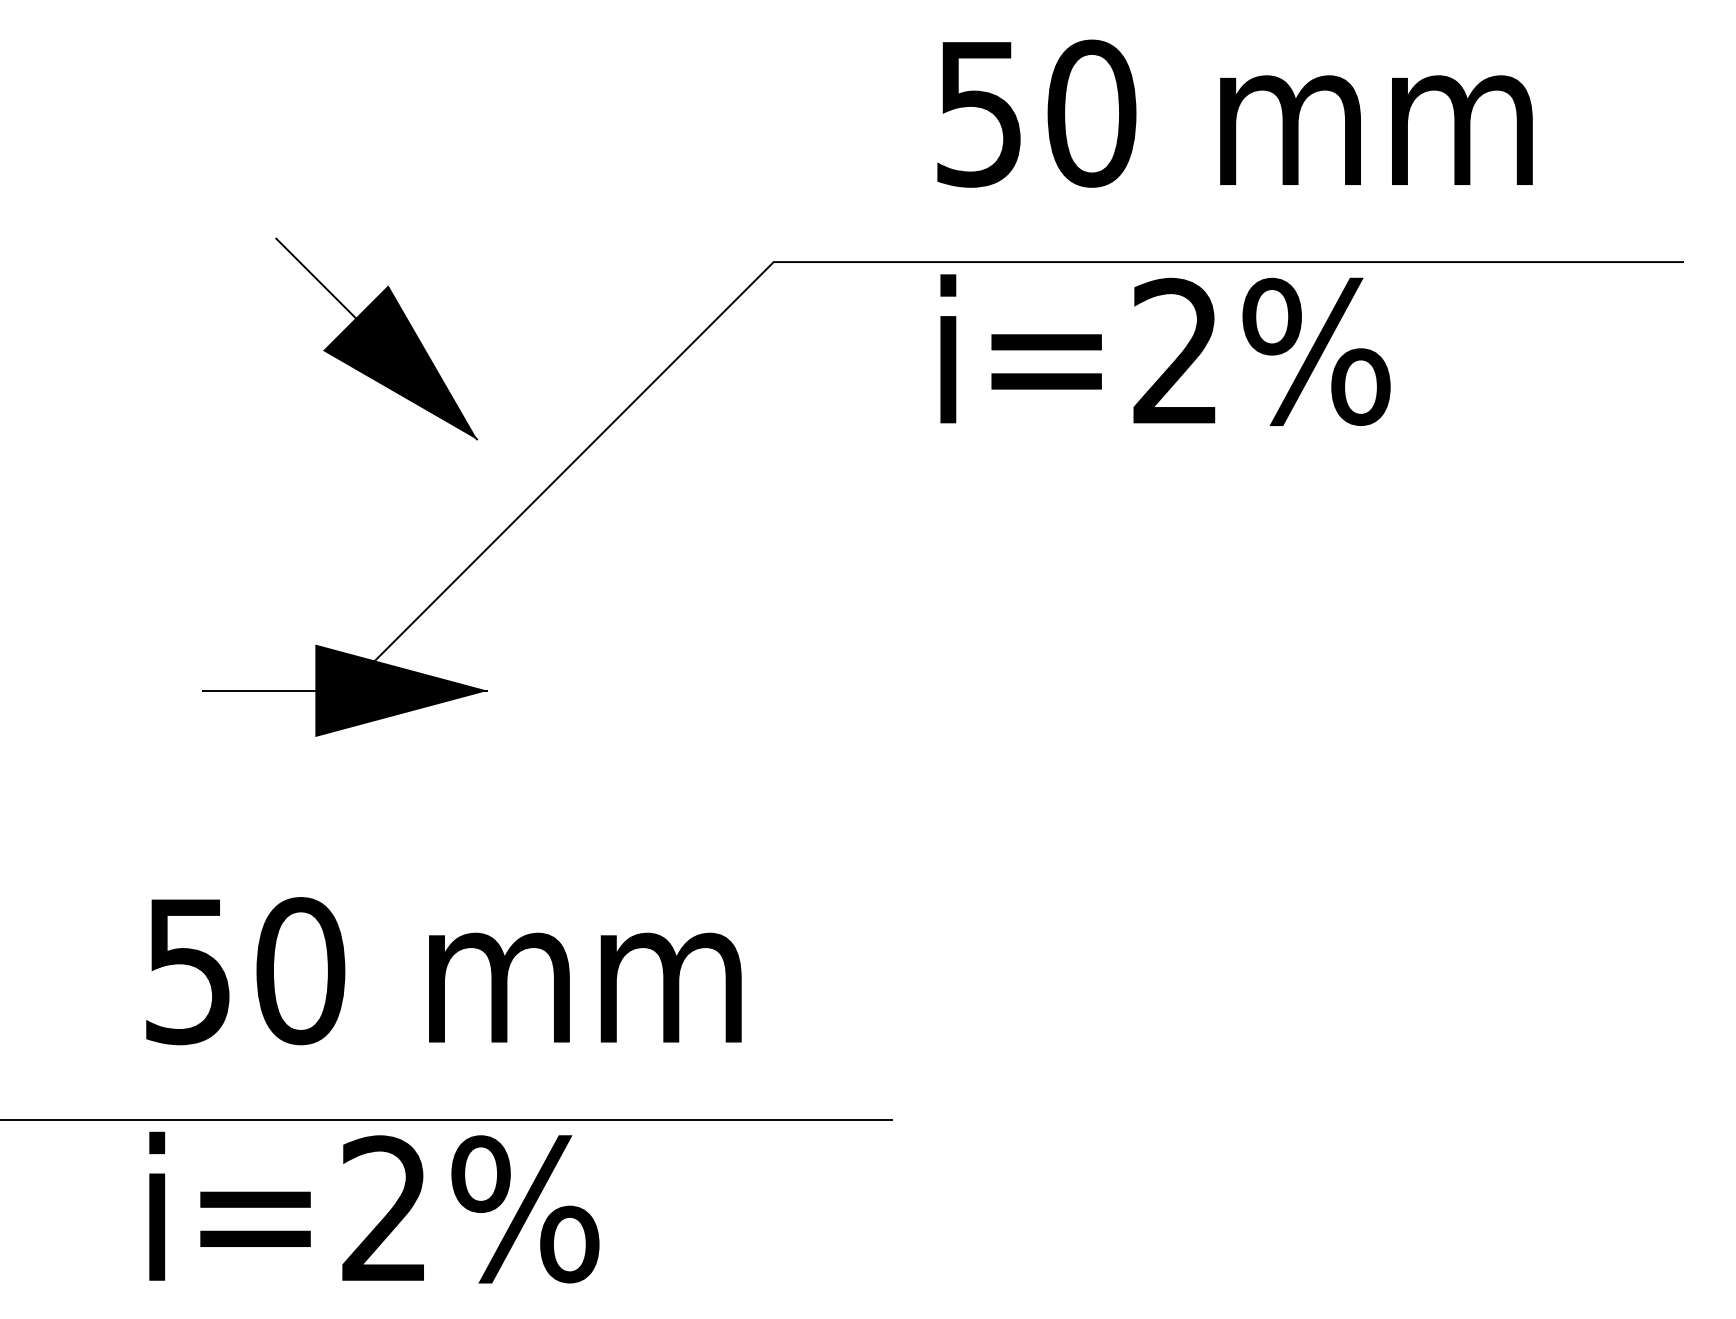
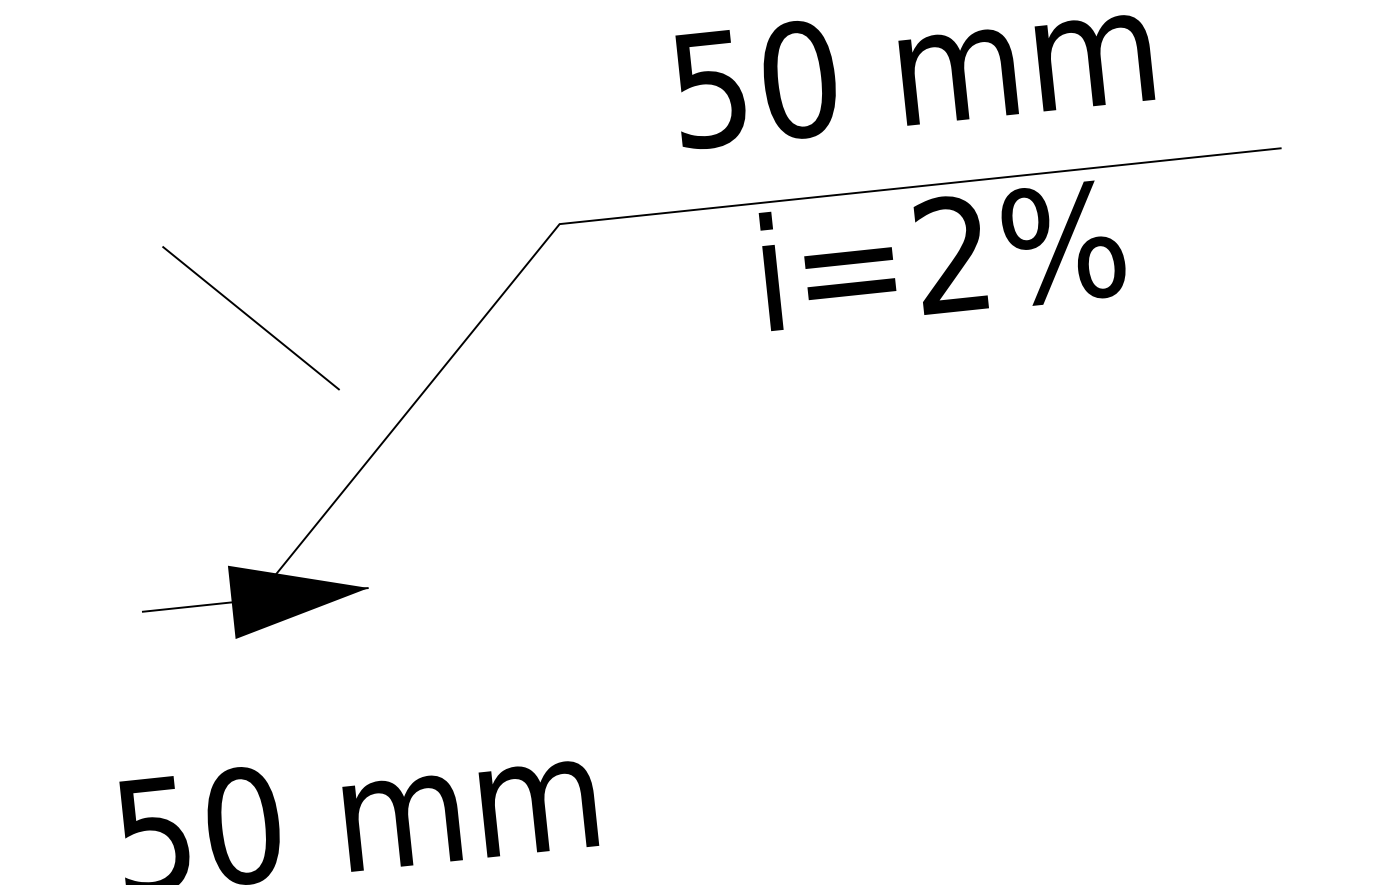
text: (1165, 349) -> (943, 253), moved
fill: (400, 362) -> (271, 334), removed

